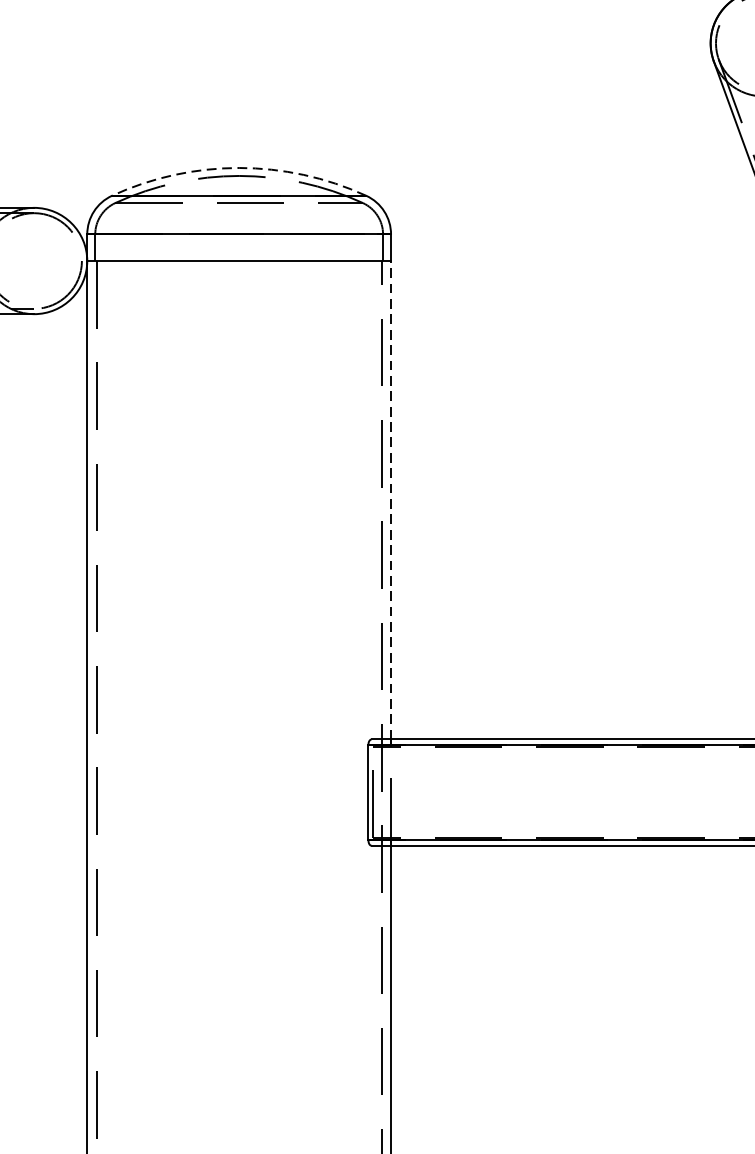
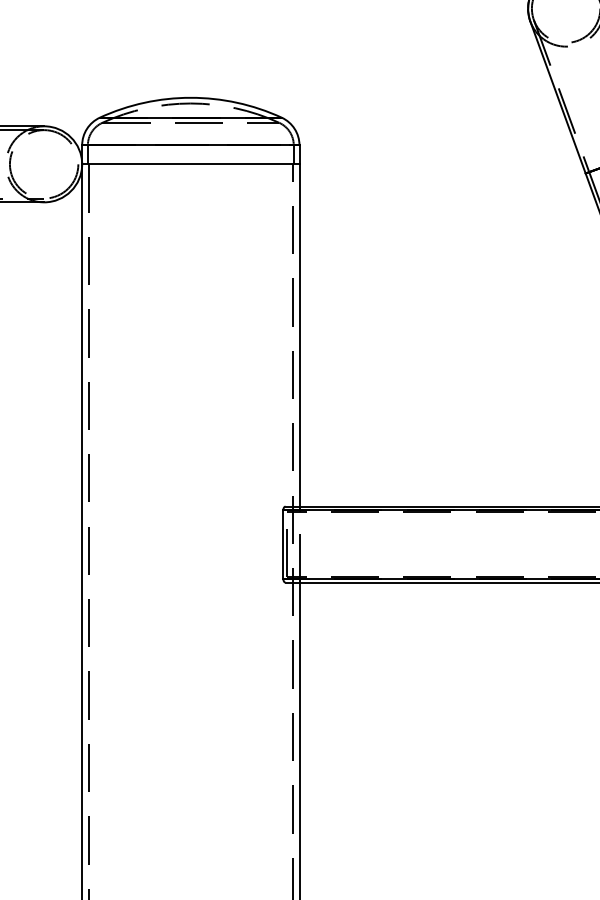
arc: (238, 167) -> (190, 97), dashed -> solid
line: (391, 498) -> (299, 334), dashed -> solid

